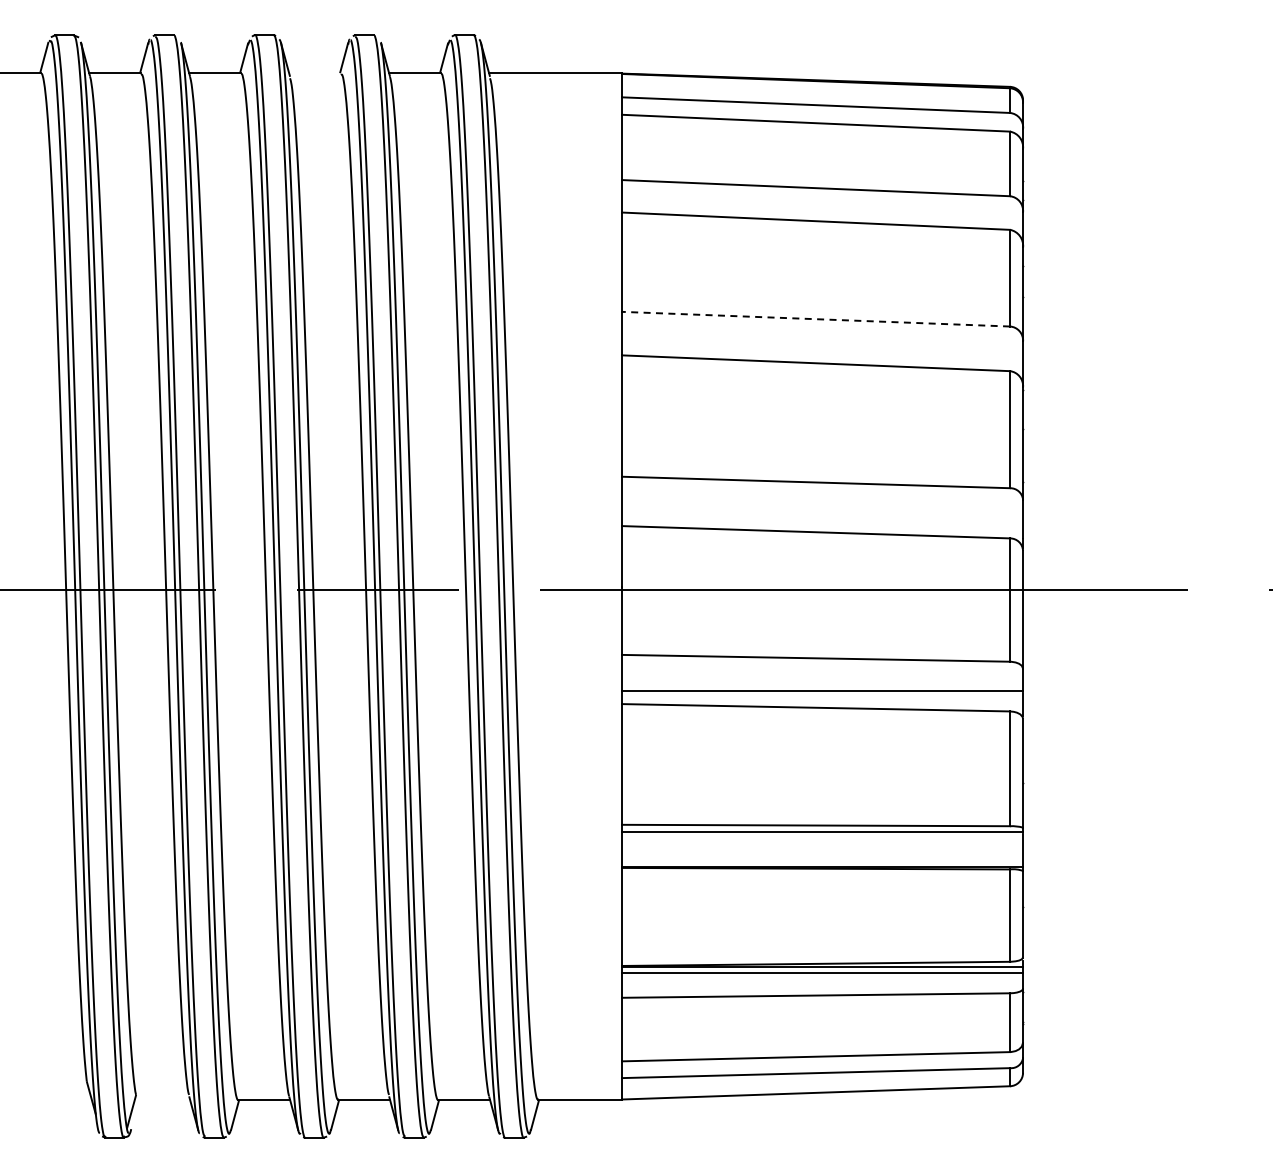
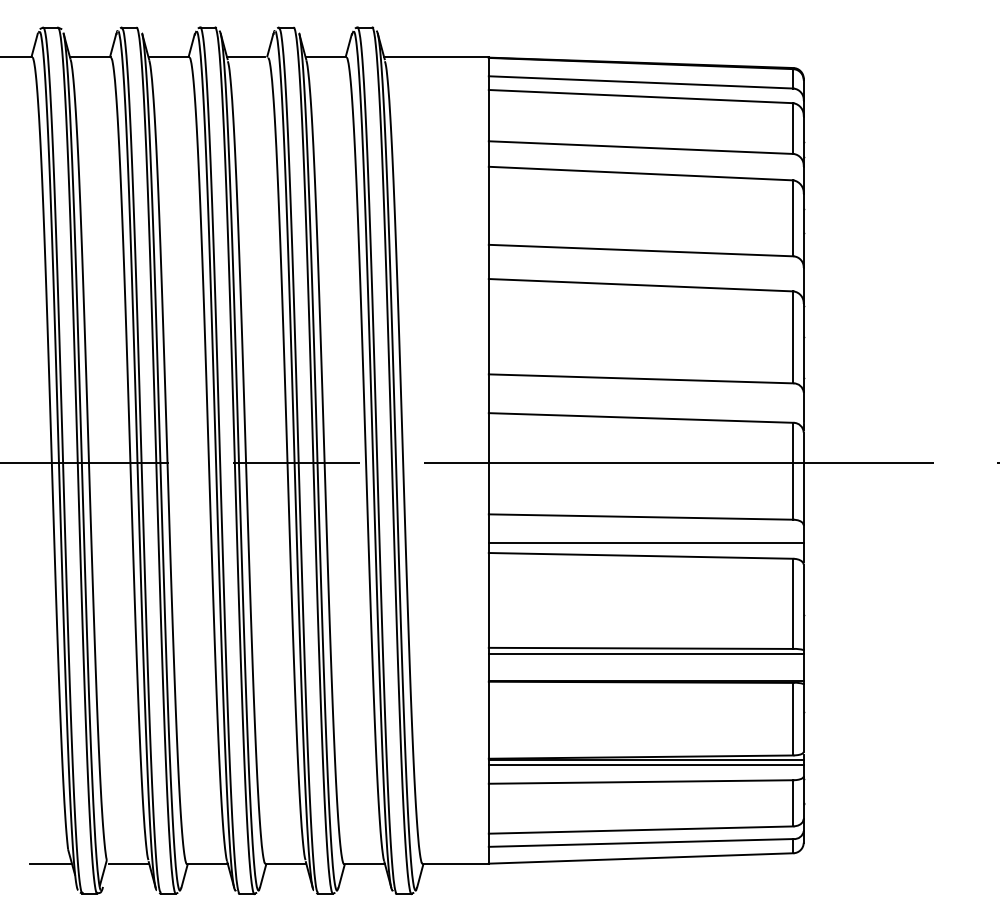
line: (312, 73) -> (245, 57), added
line: (815, 319) -> (640, 250), dashed -> solid
line: (64, 1099) -> (50, 863), added
line: (164, 1099) -> (129, 863), added

